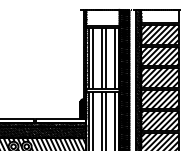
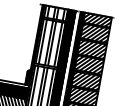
hatch: (159, 16) -> (96, 19), added
hatch: (103, 17) -> (55, 13), added

